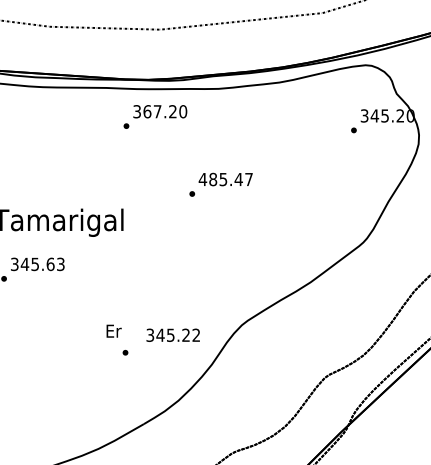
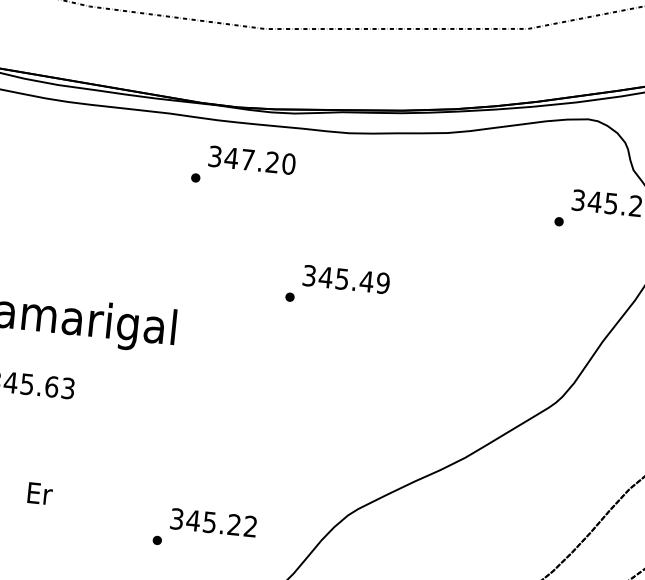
text: (147, 111) -> (231, 157), 367.20 -> 347.20
text: (225, 179) -> (345, 279), 485.47 -> 345.49
text: (113, 330) -> (39, 492), moved
text: (172, 334) -> (212, 521), moved

